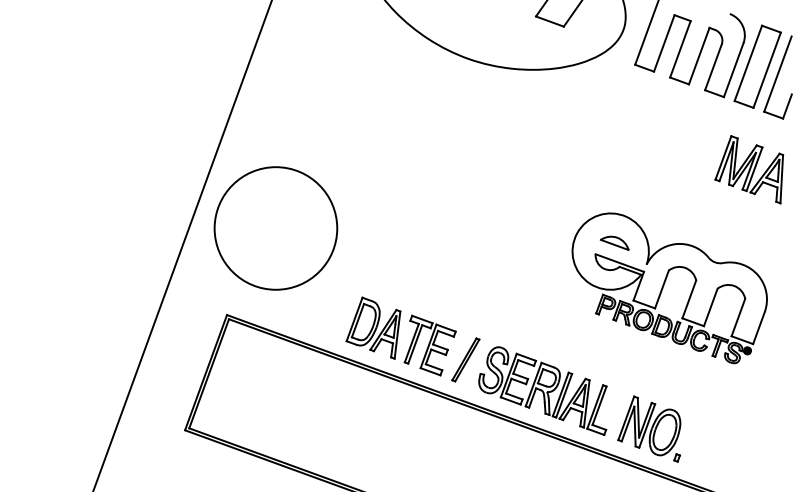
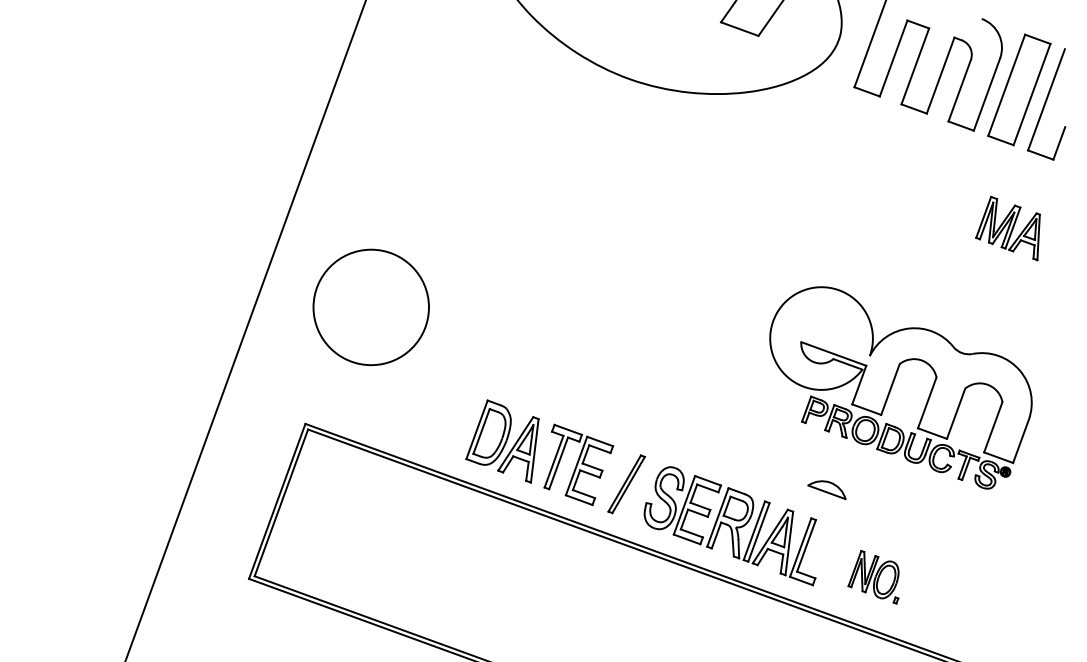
part: (749, 169) -> (1008, 228), size x0.7
circle: (275, 228) -> (370, 307), size x0.7
part: (614, 242) -> (826, 489), moved
part: (649, 428) -> (873, 576), size x0.6

